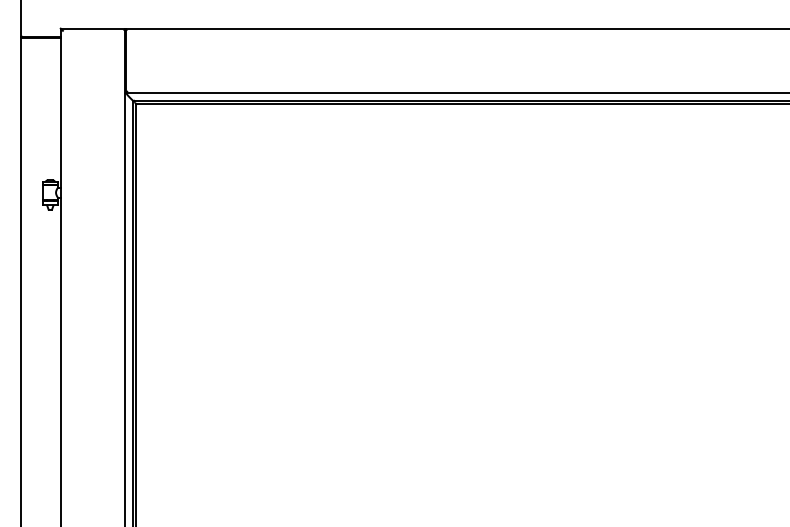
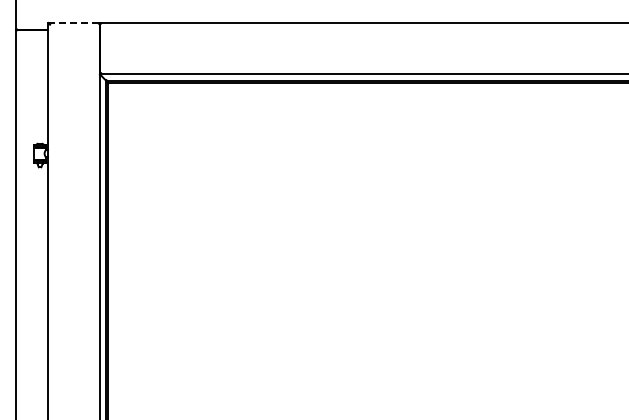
line: (93, 29) -> (74, 23), solid -> dashed

